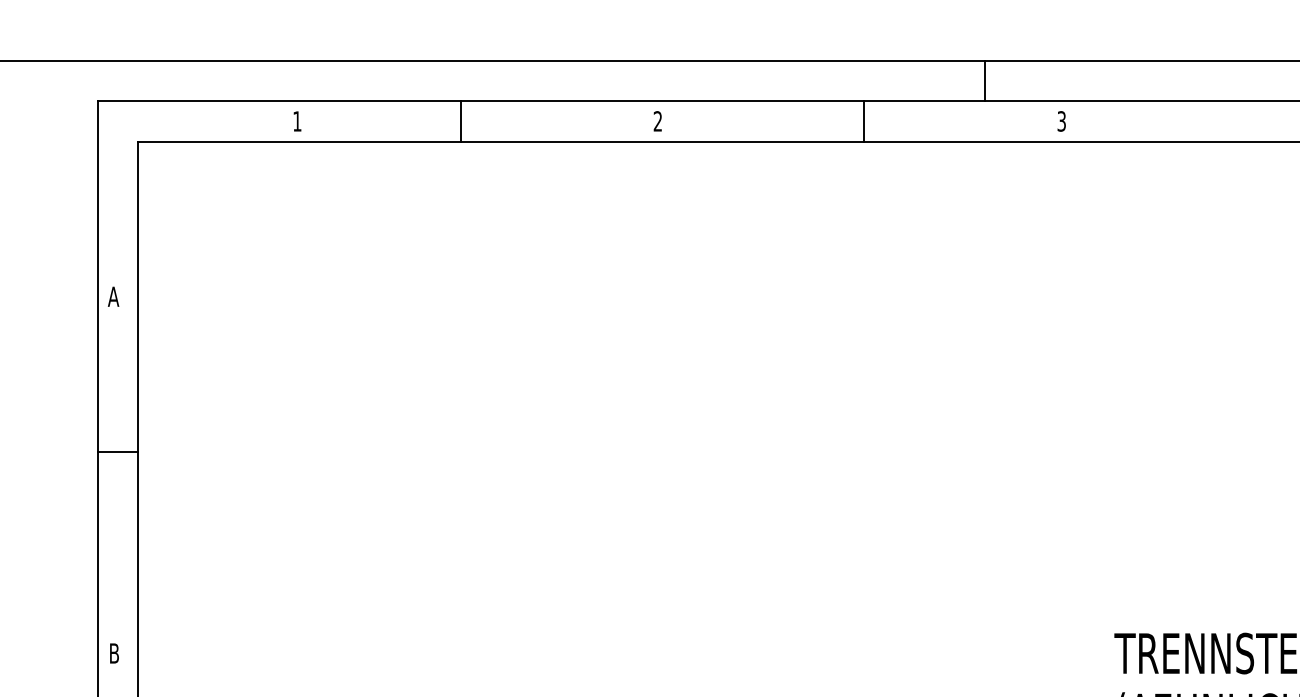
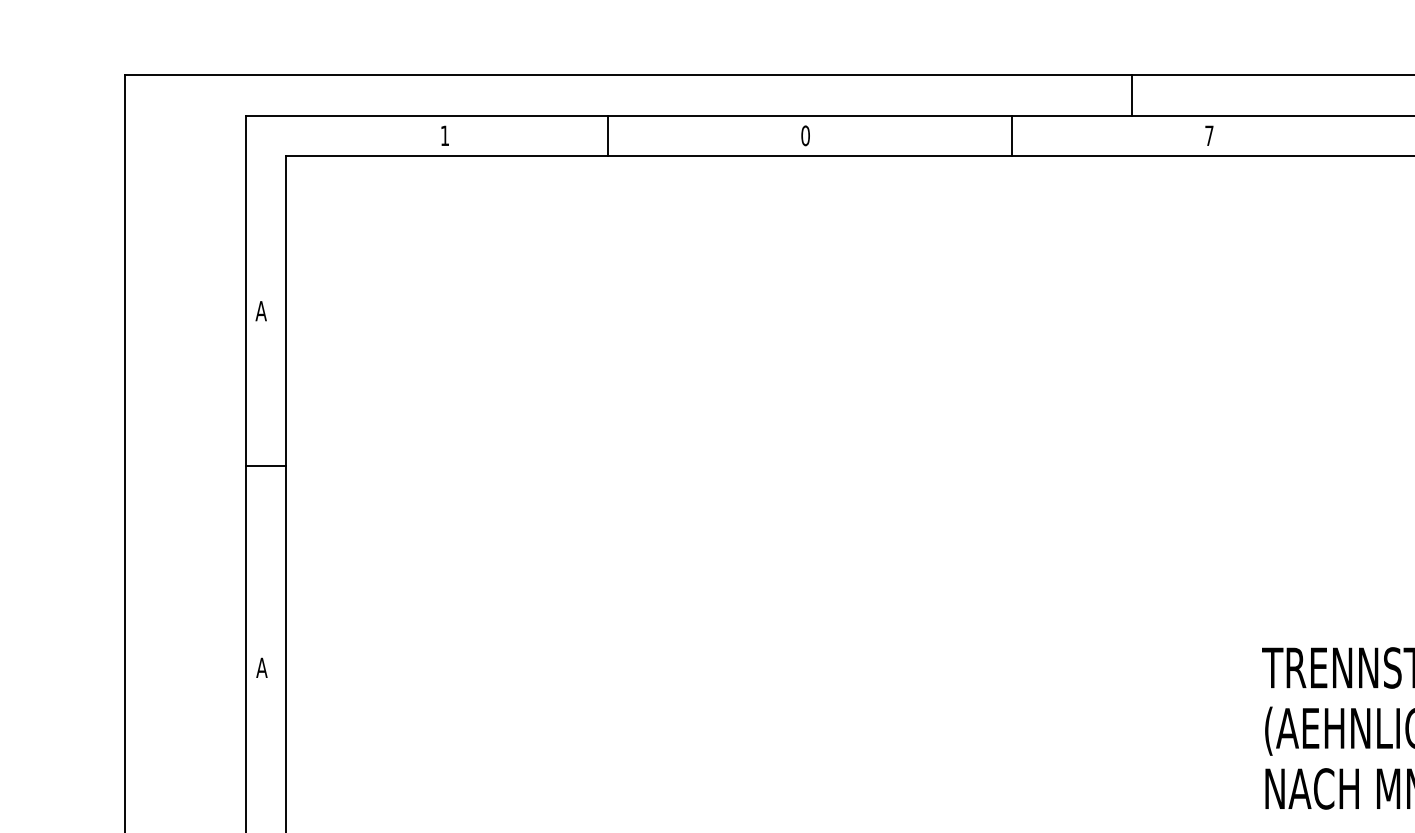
text: (657, 121) -> (805, 135), 2 -> 0
text: (1061, 121) -> (1209, 135), 3 -> 7
text: (113, 653) -> (261, 667), B -> A

